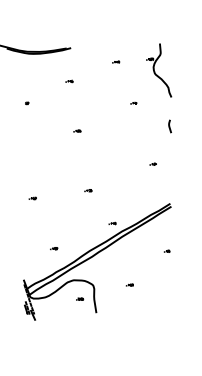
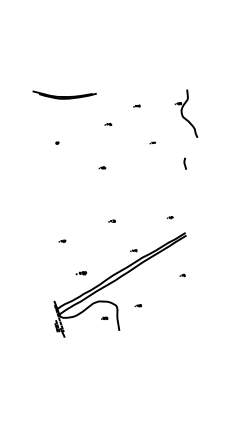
part: (159, 70) -> (186, 113), moved
part: (69, 80) -> (108, 123), moved
part: (152, 164) -> (169, 217), moved
part: (32, 197) -> (62, 240), moved
part: (54, 247) -> (81, 272), size x1.6
part: (128, 284) -> (137, 305), moved

